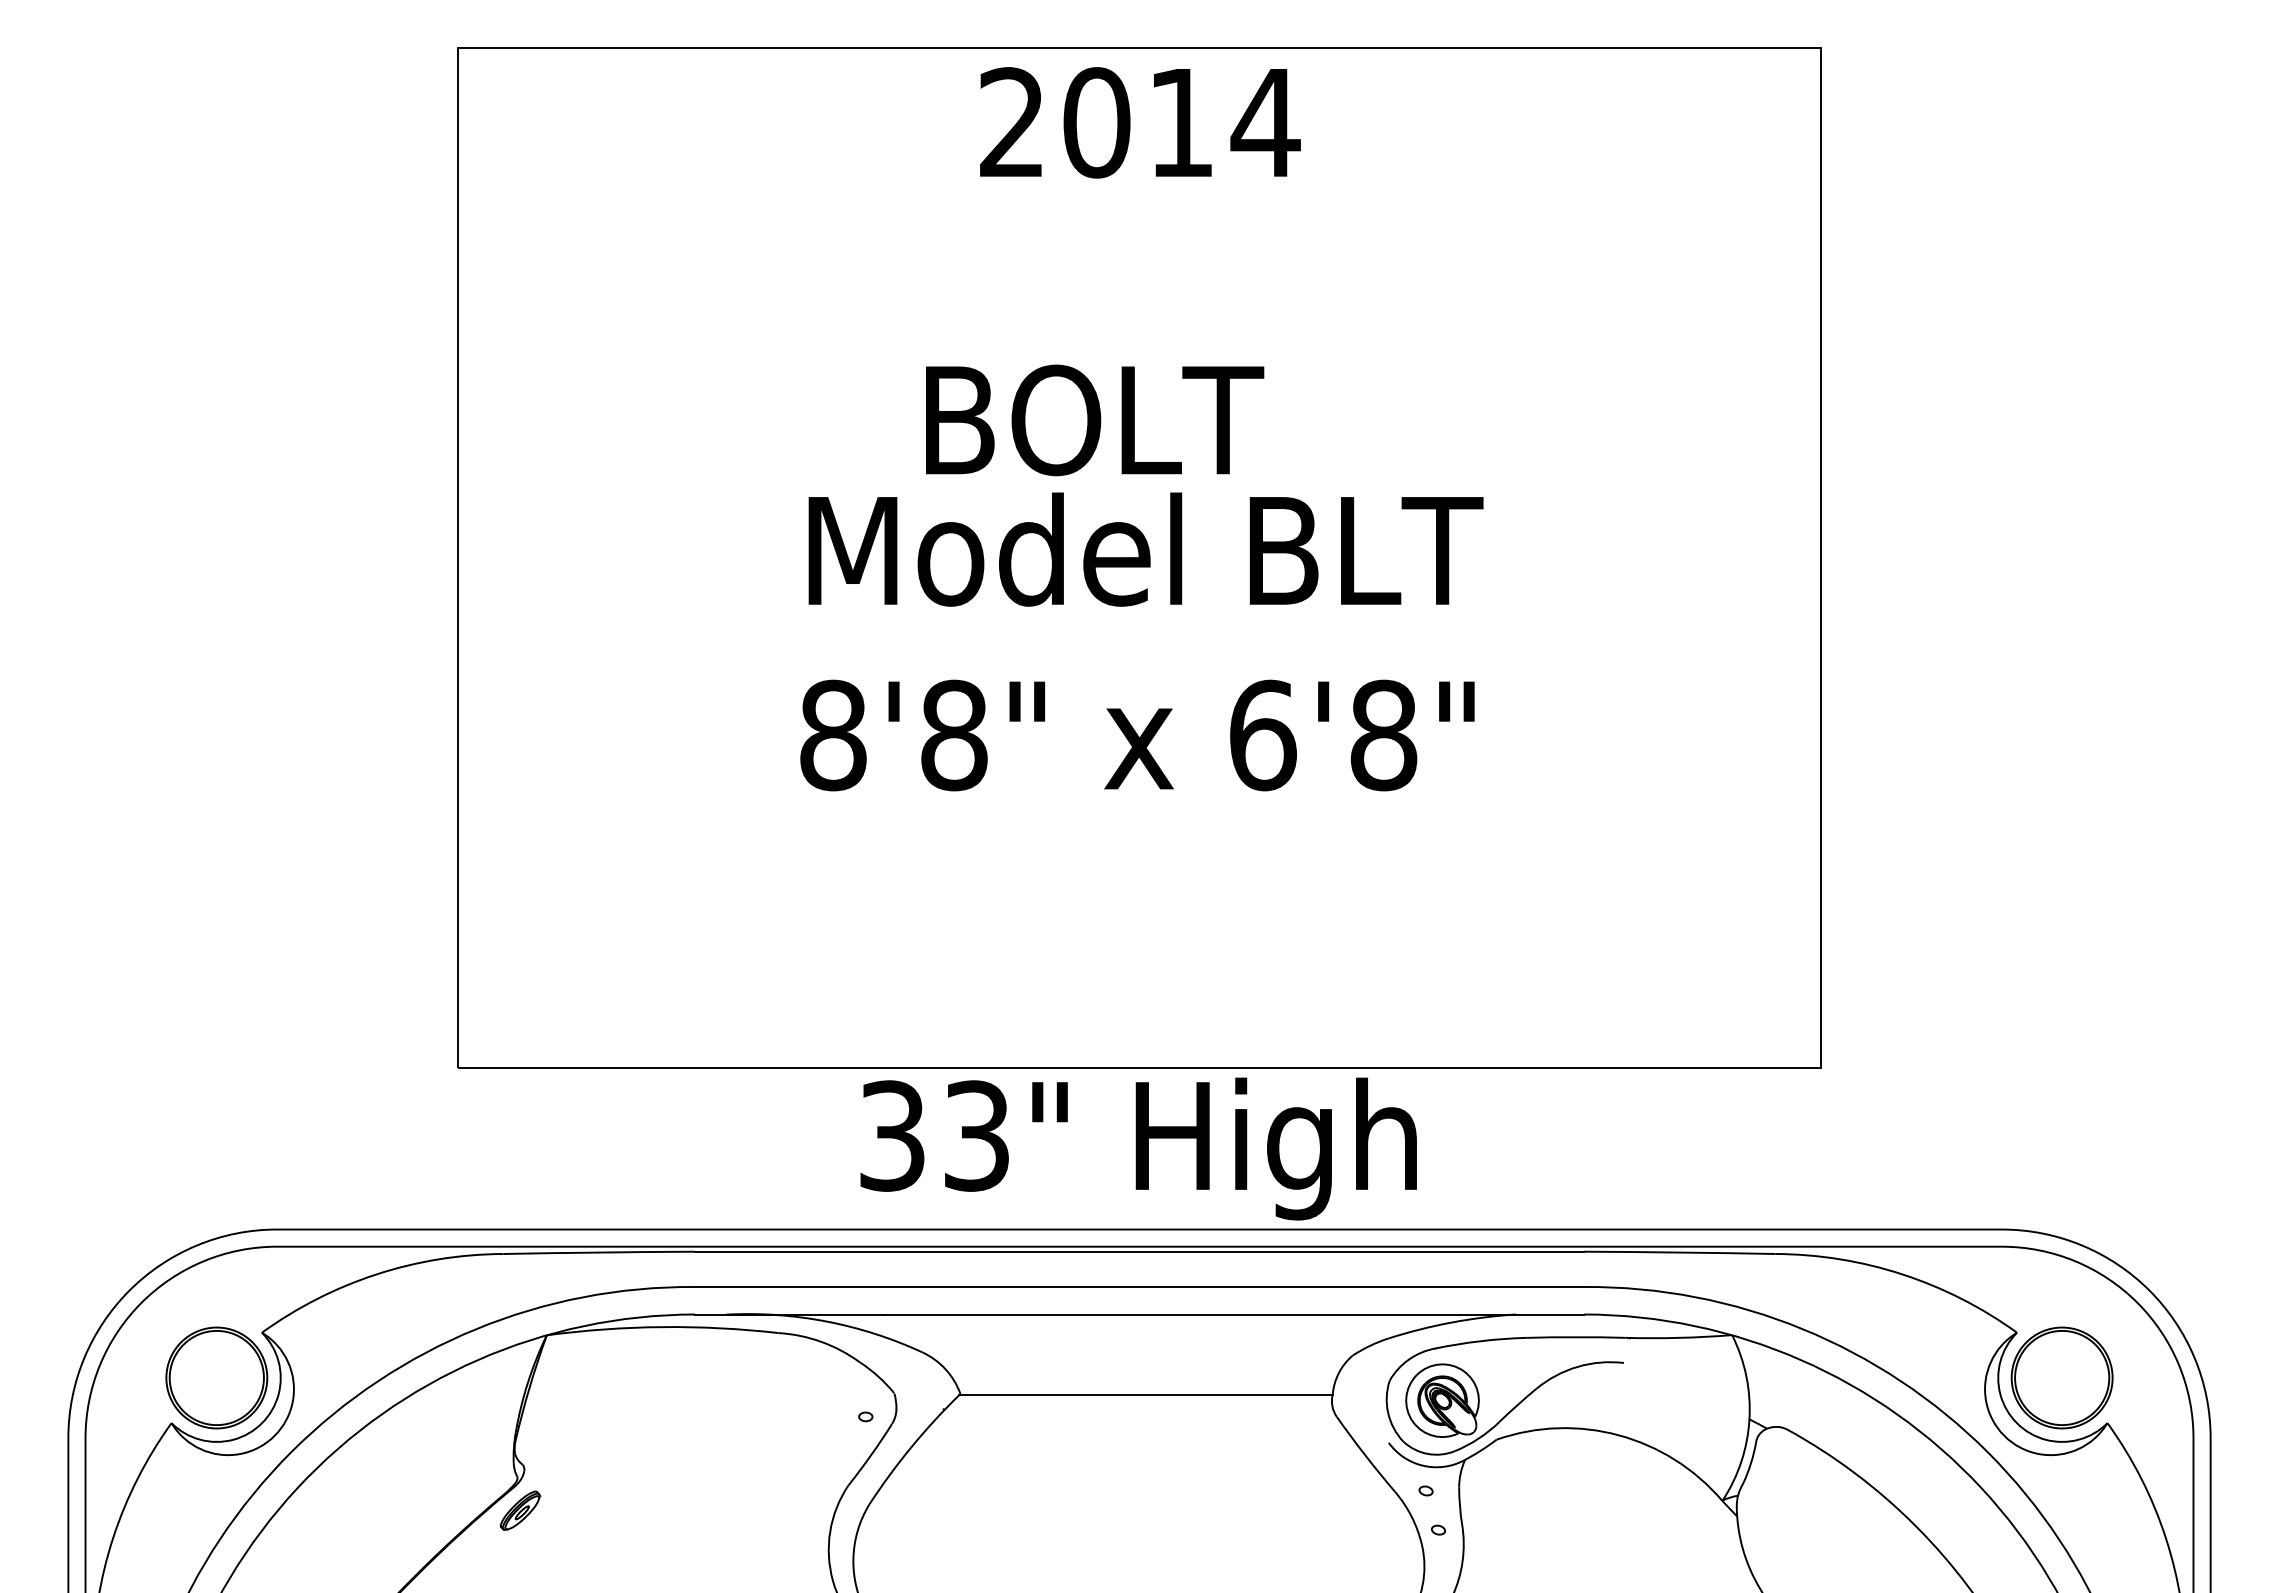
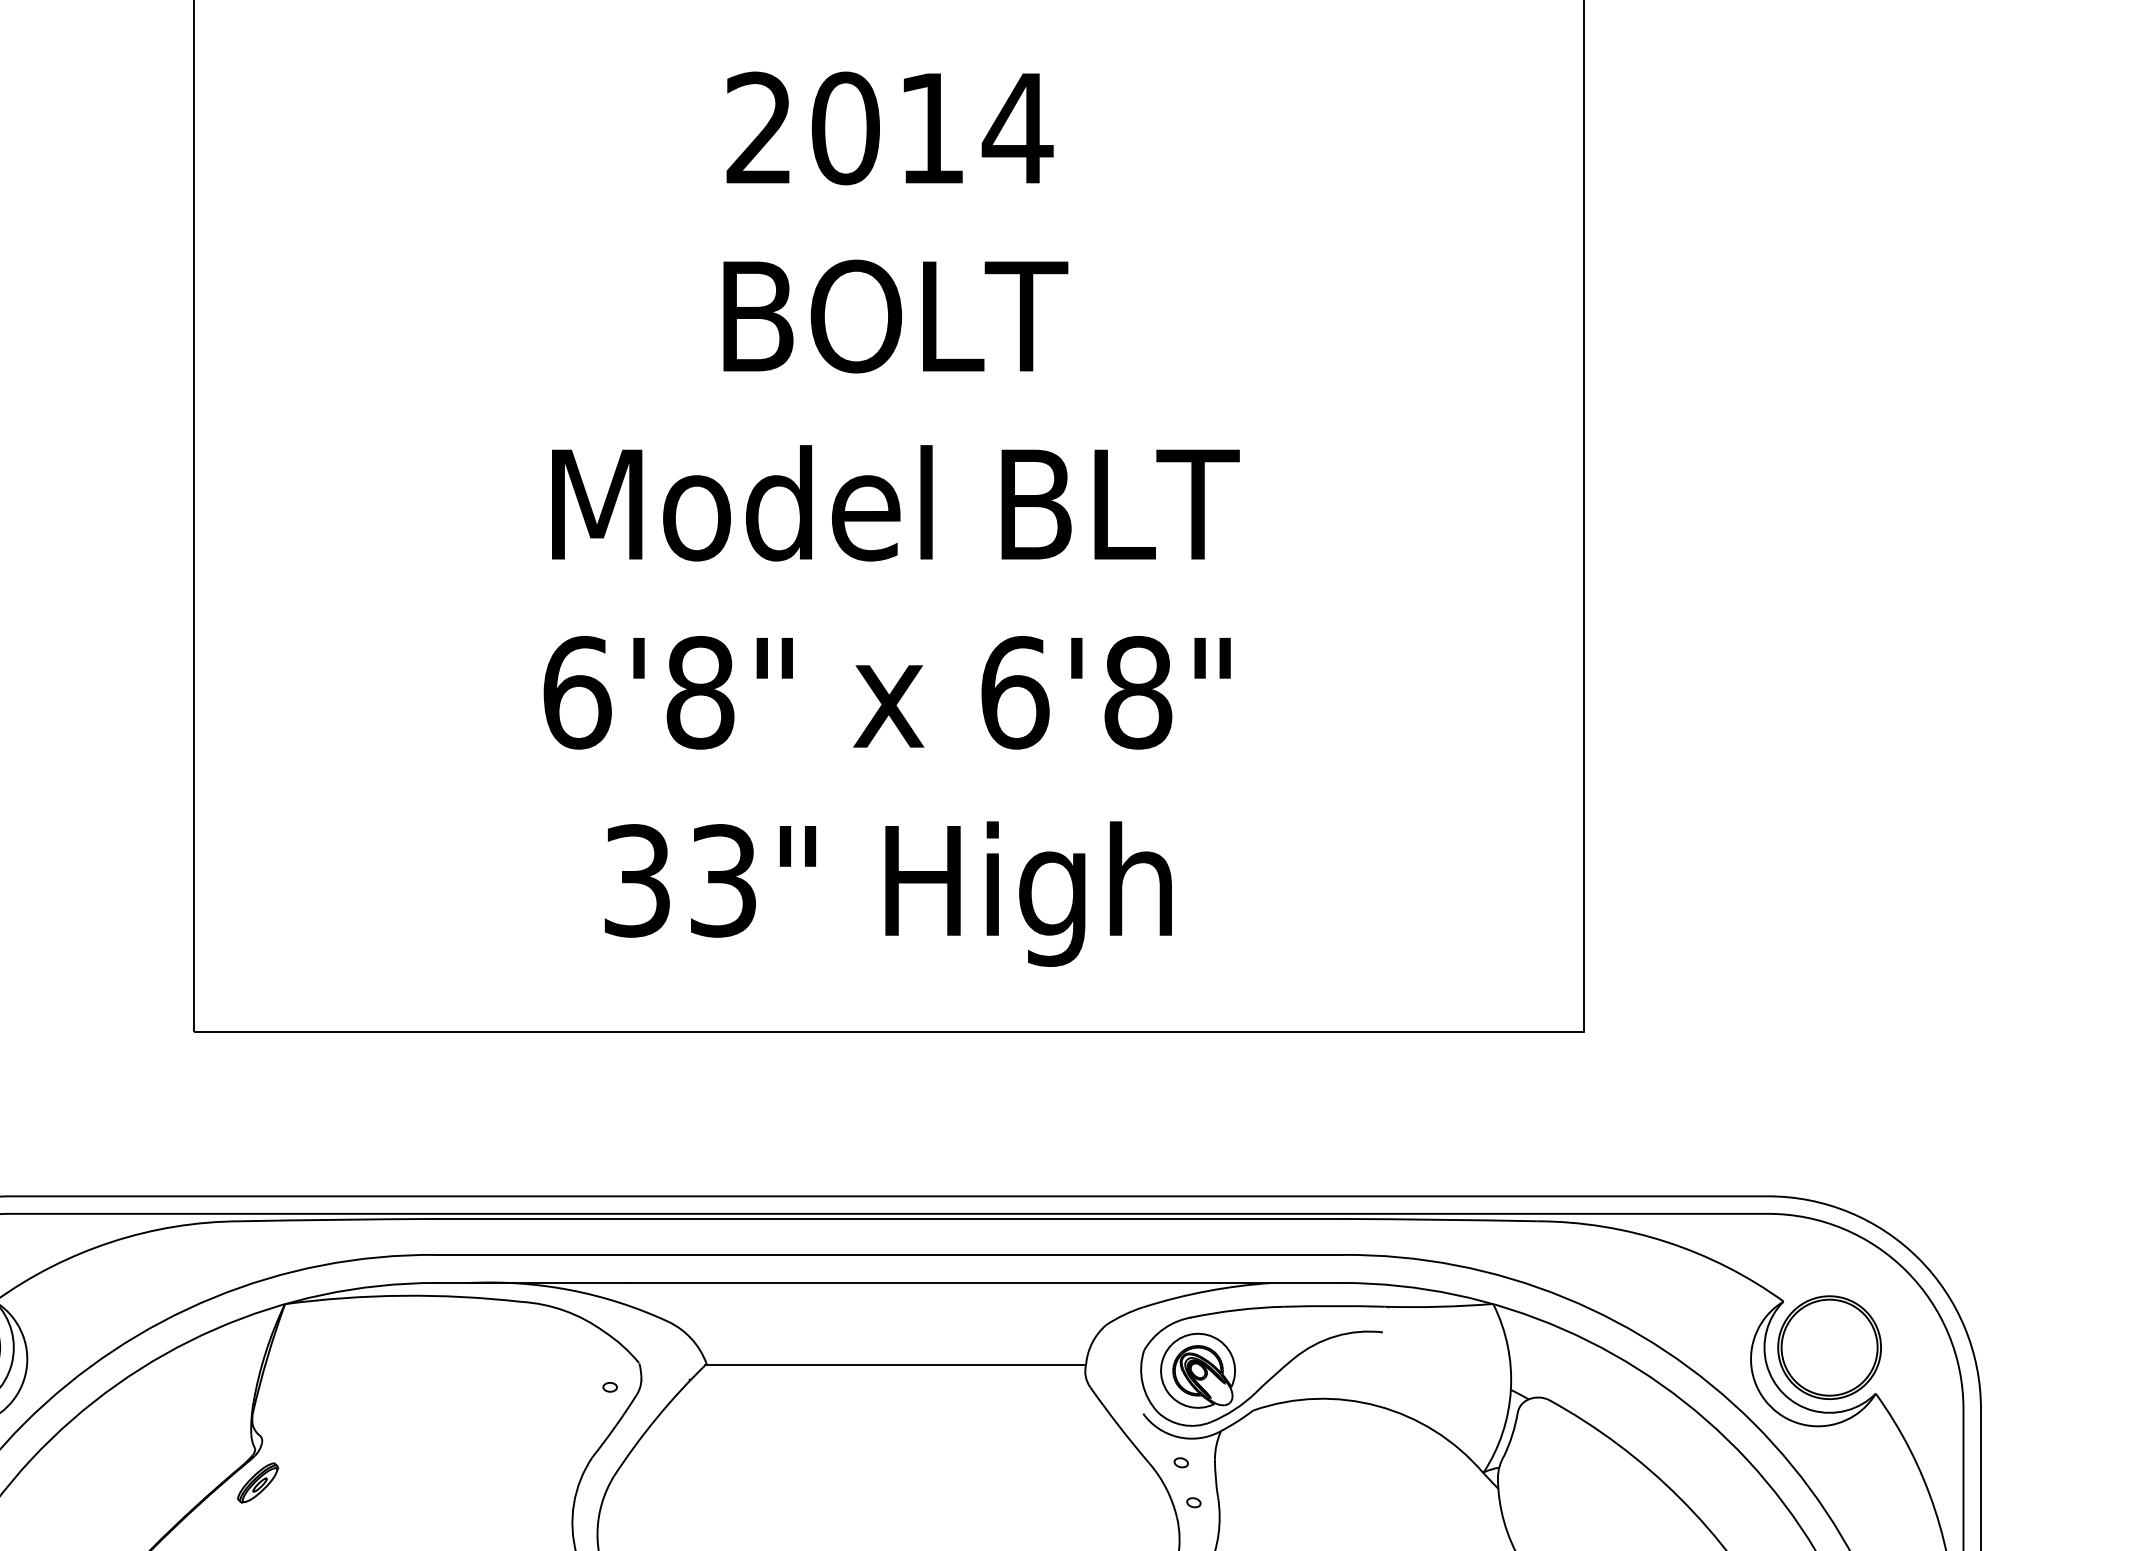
text: (1140, 122) -> (890, 128), moved
text: (1095, 420) -> (896, 316), moved
text: (833, 735) -> (577, 692), 8'8" -> 6'8"
text: (1138, 1148) -> (888, 893), moved

